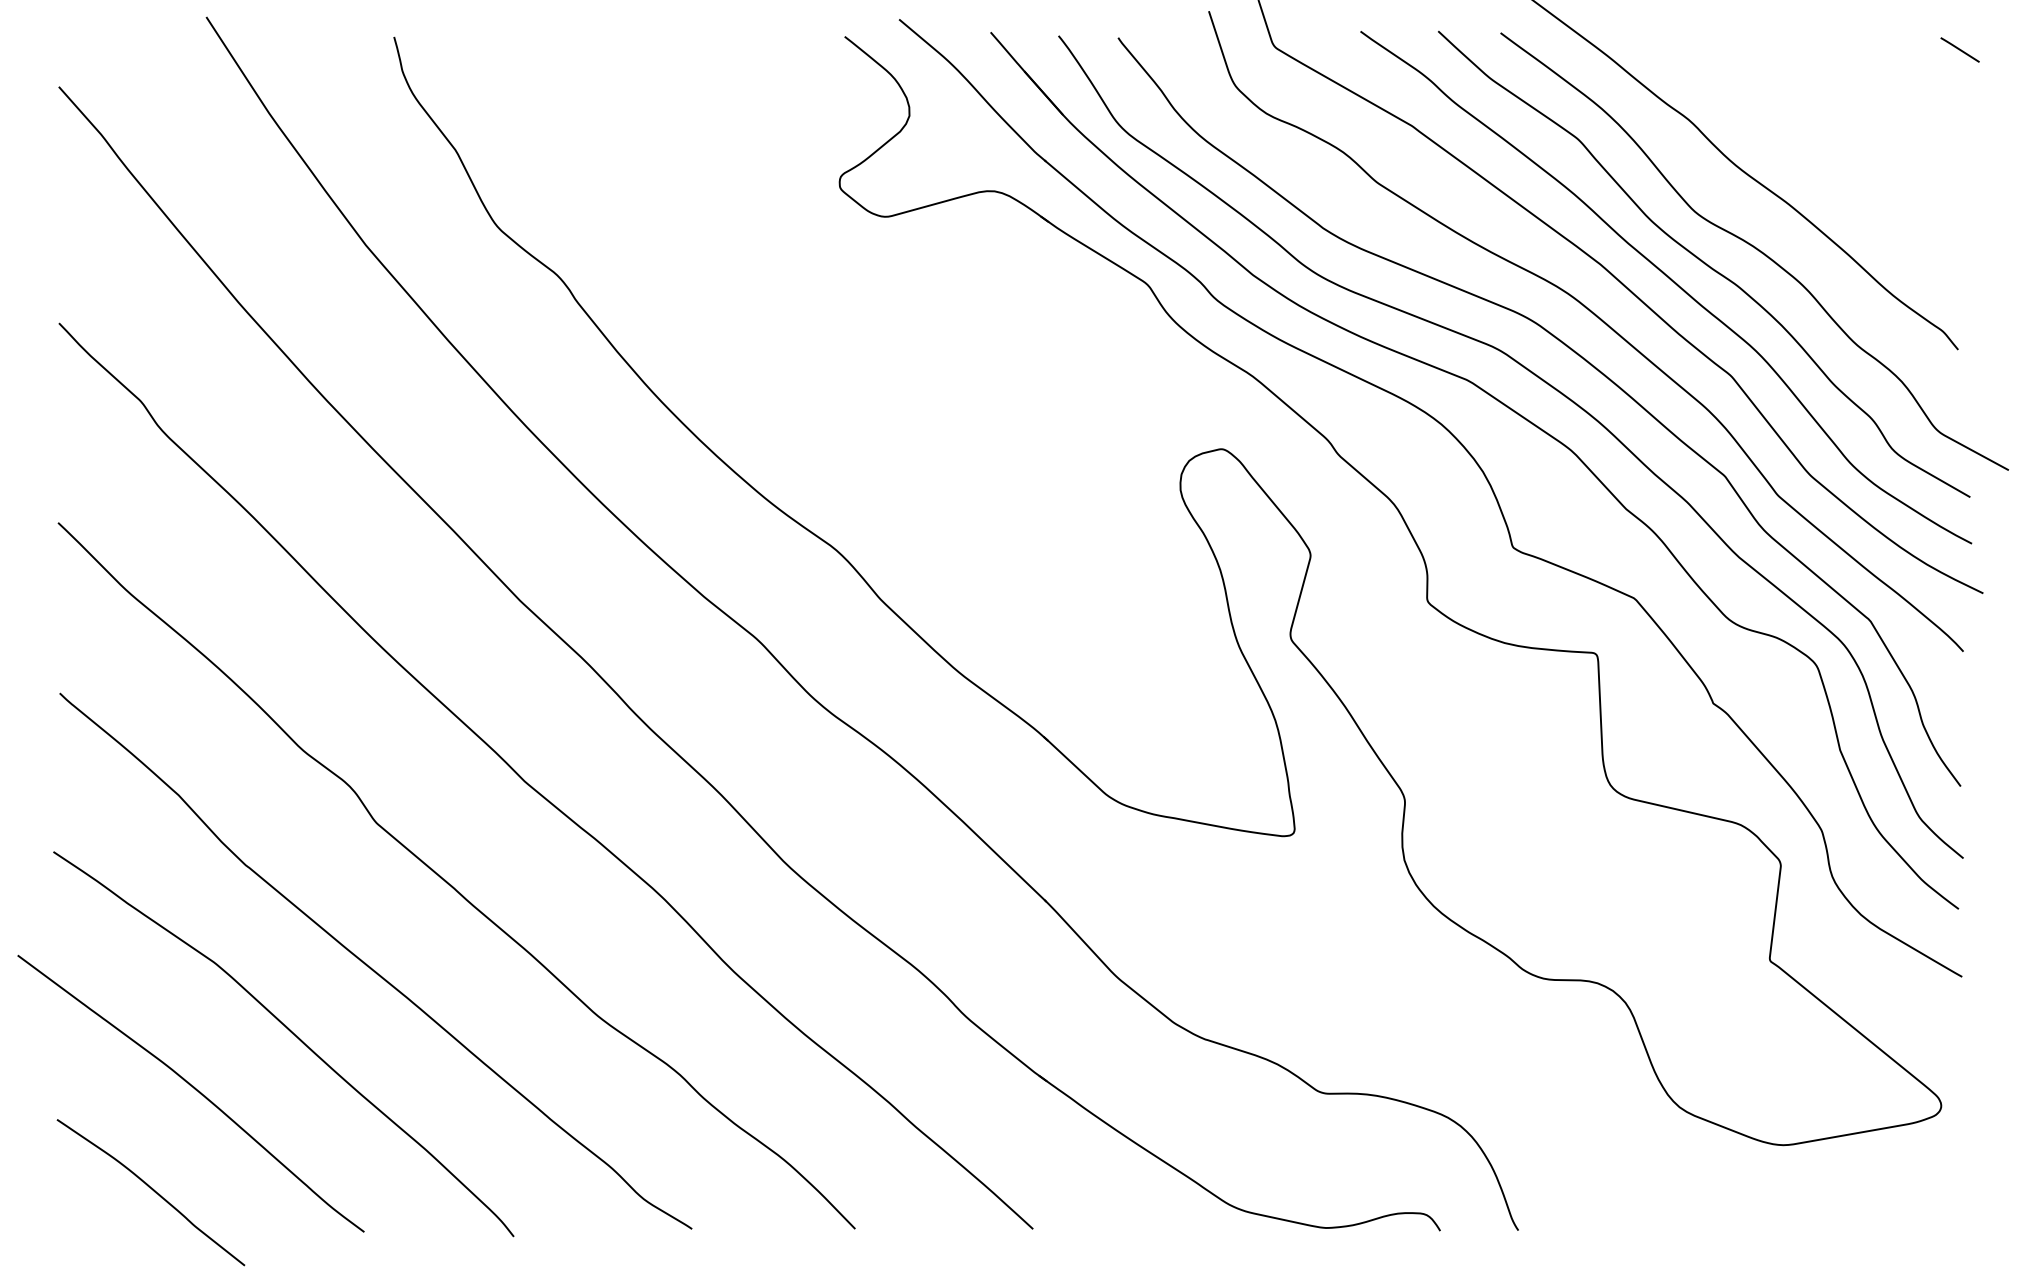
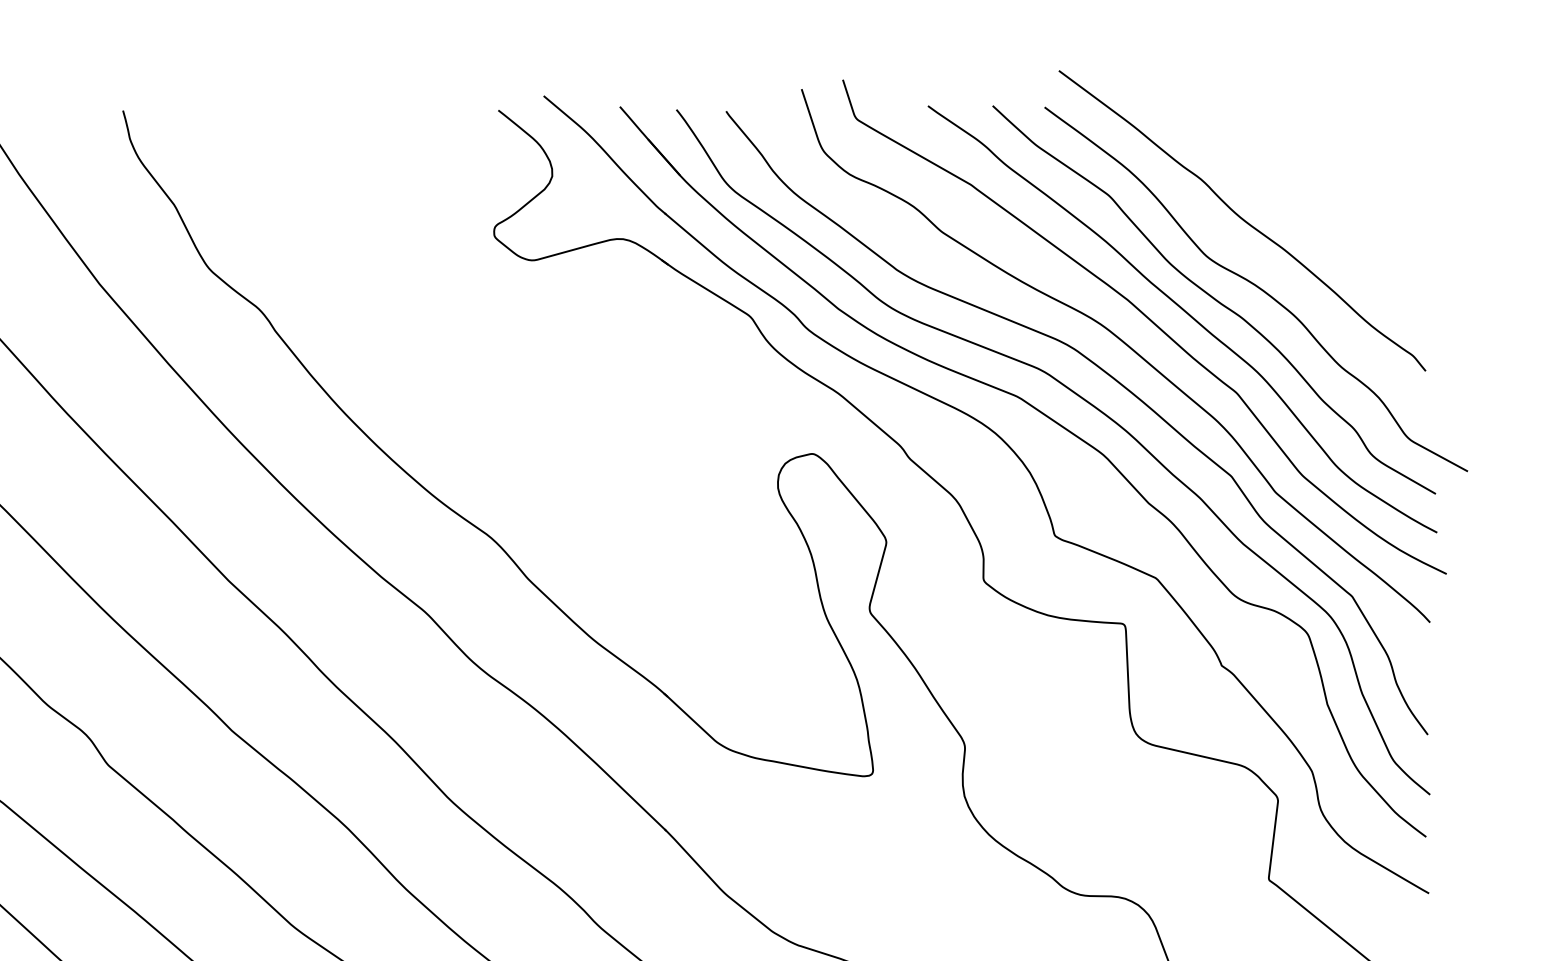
line: (1959, 49) -> (1426, 121), removed

